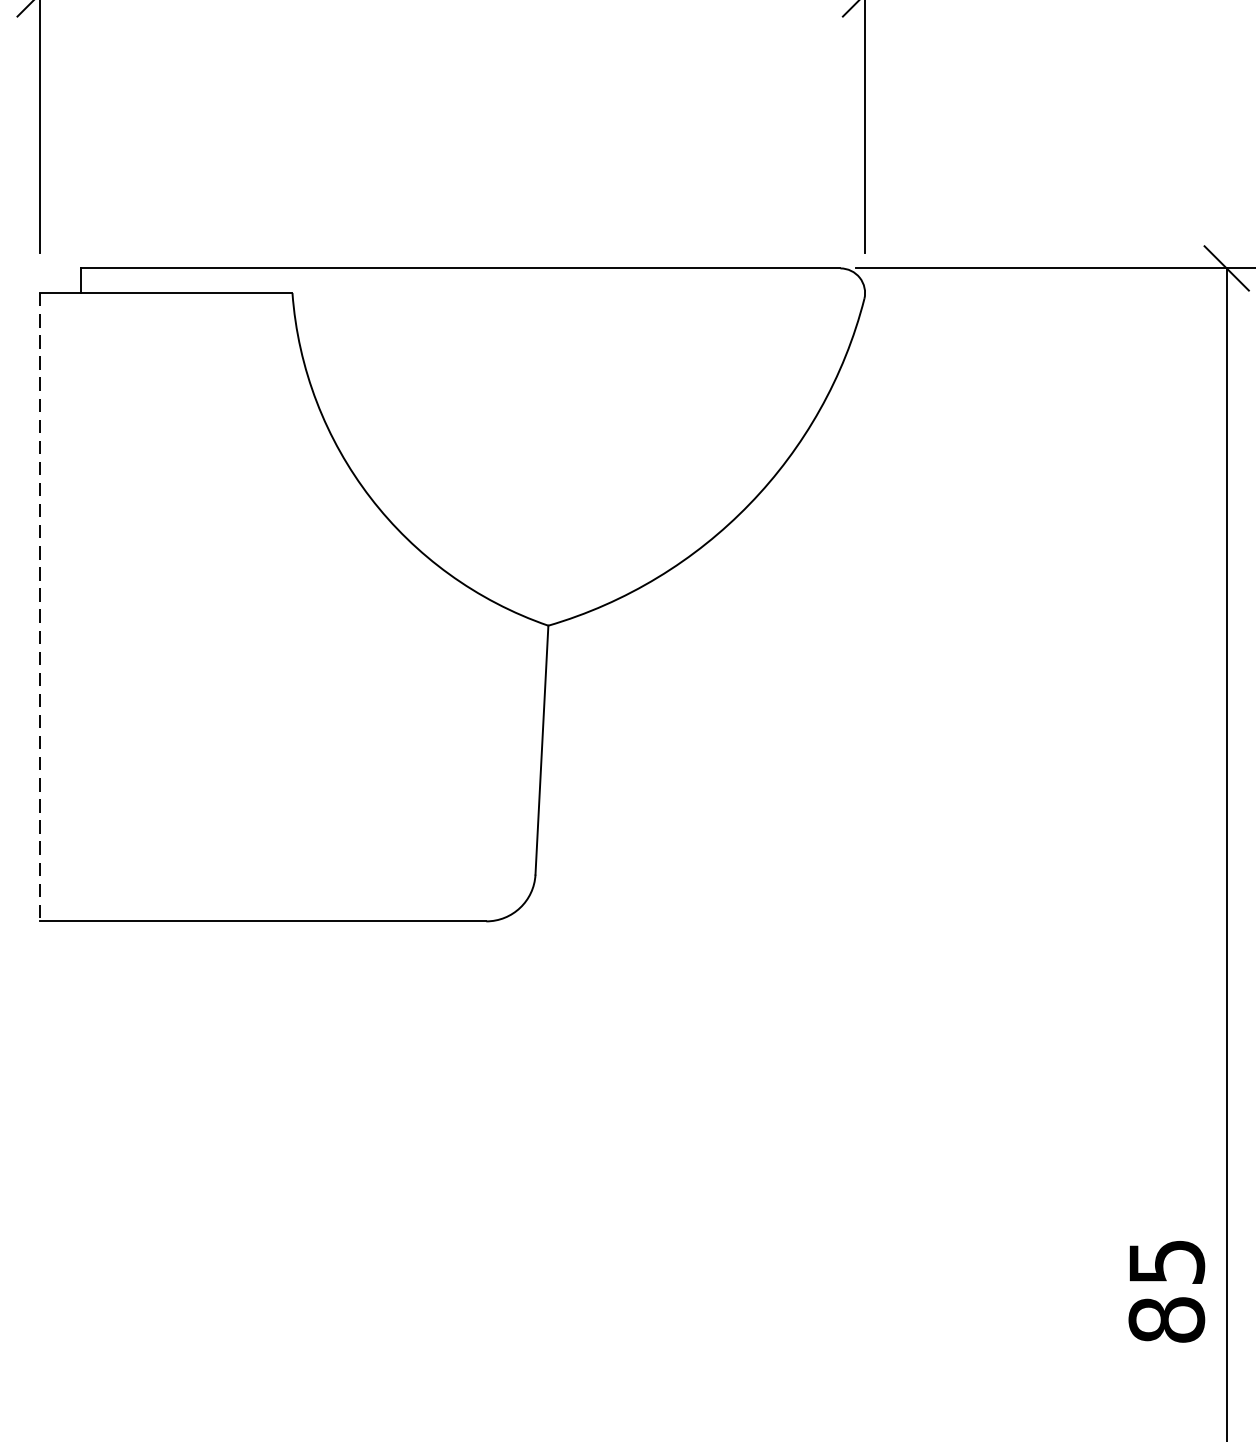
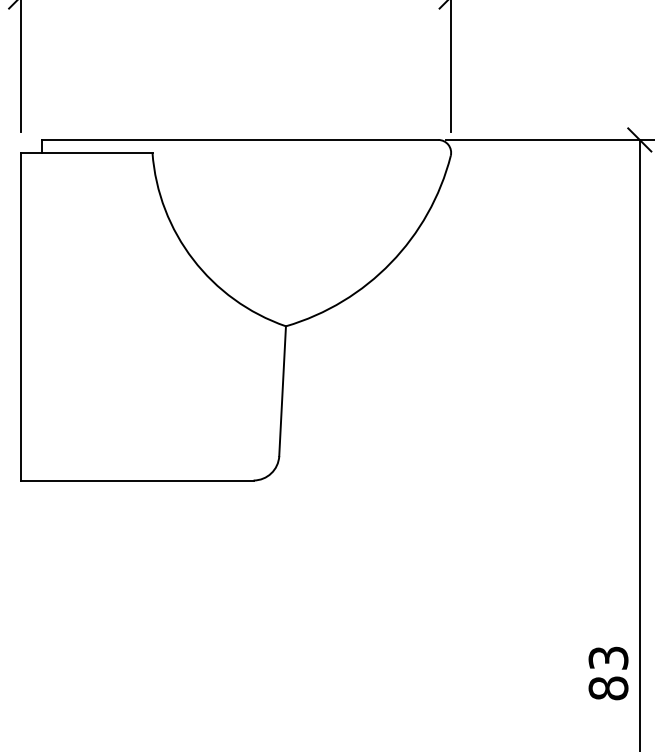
line: (39, 606) -> (20, 316), dashed -> solid
text: (1164, 1260) -> (607, 657), 85 -> 83

